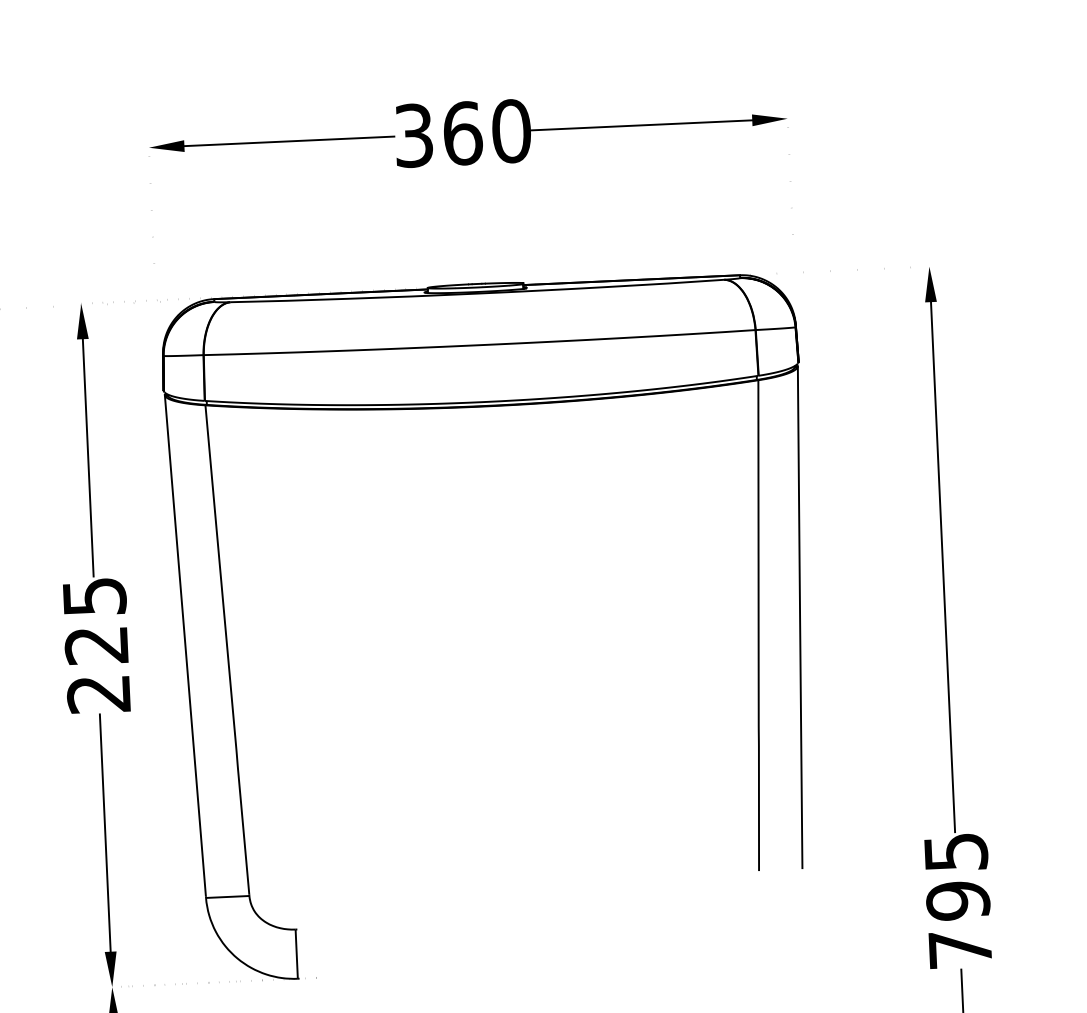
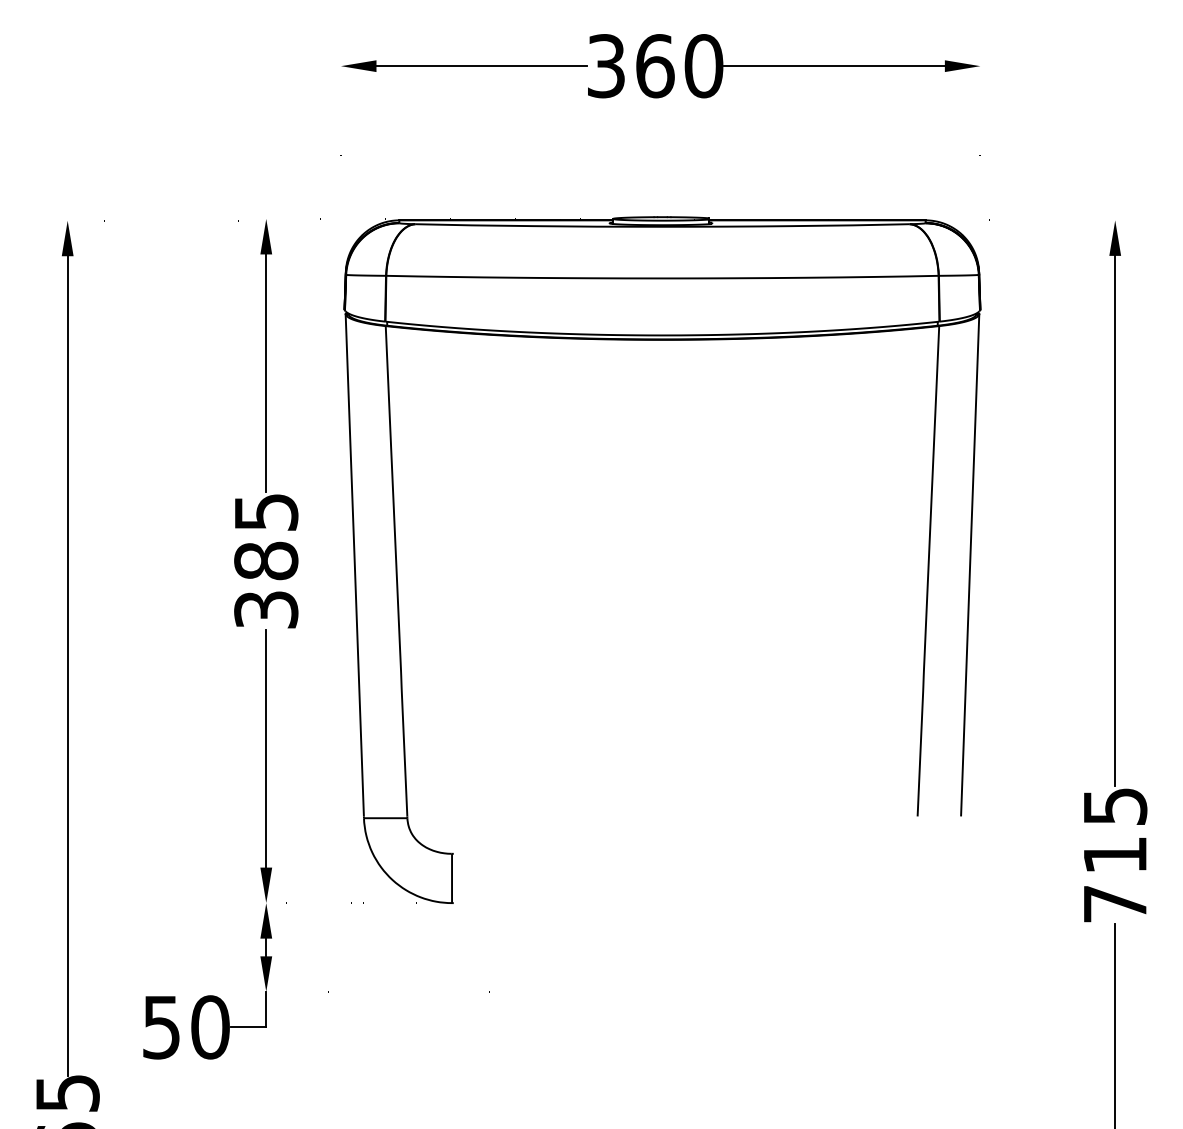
text: (98, 668) -> (266, 584), 225 -> 385
text: (958, 901) -> (1115, 855), 795 -> 715

